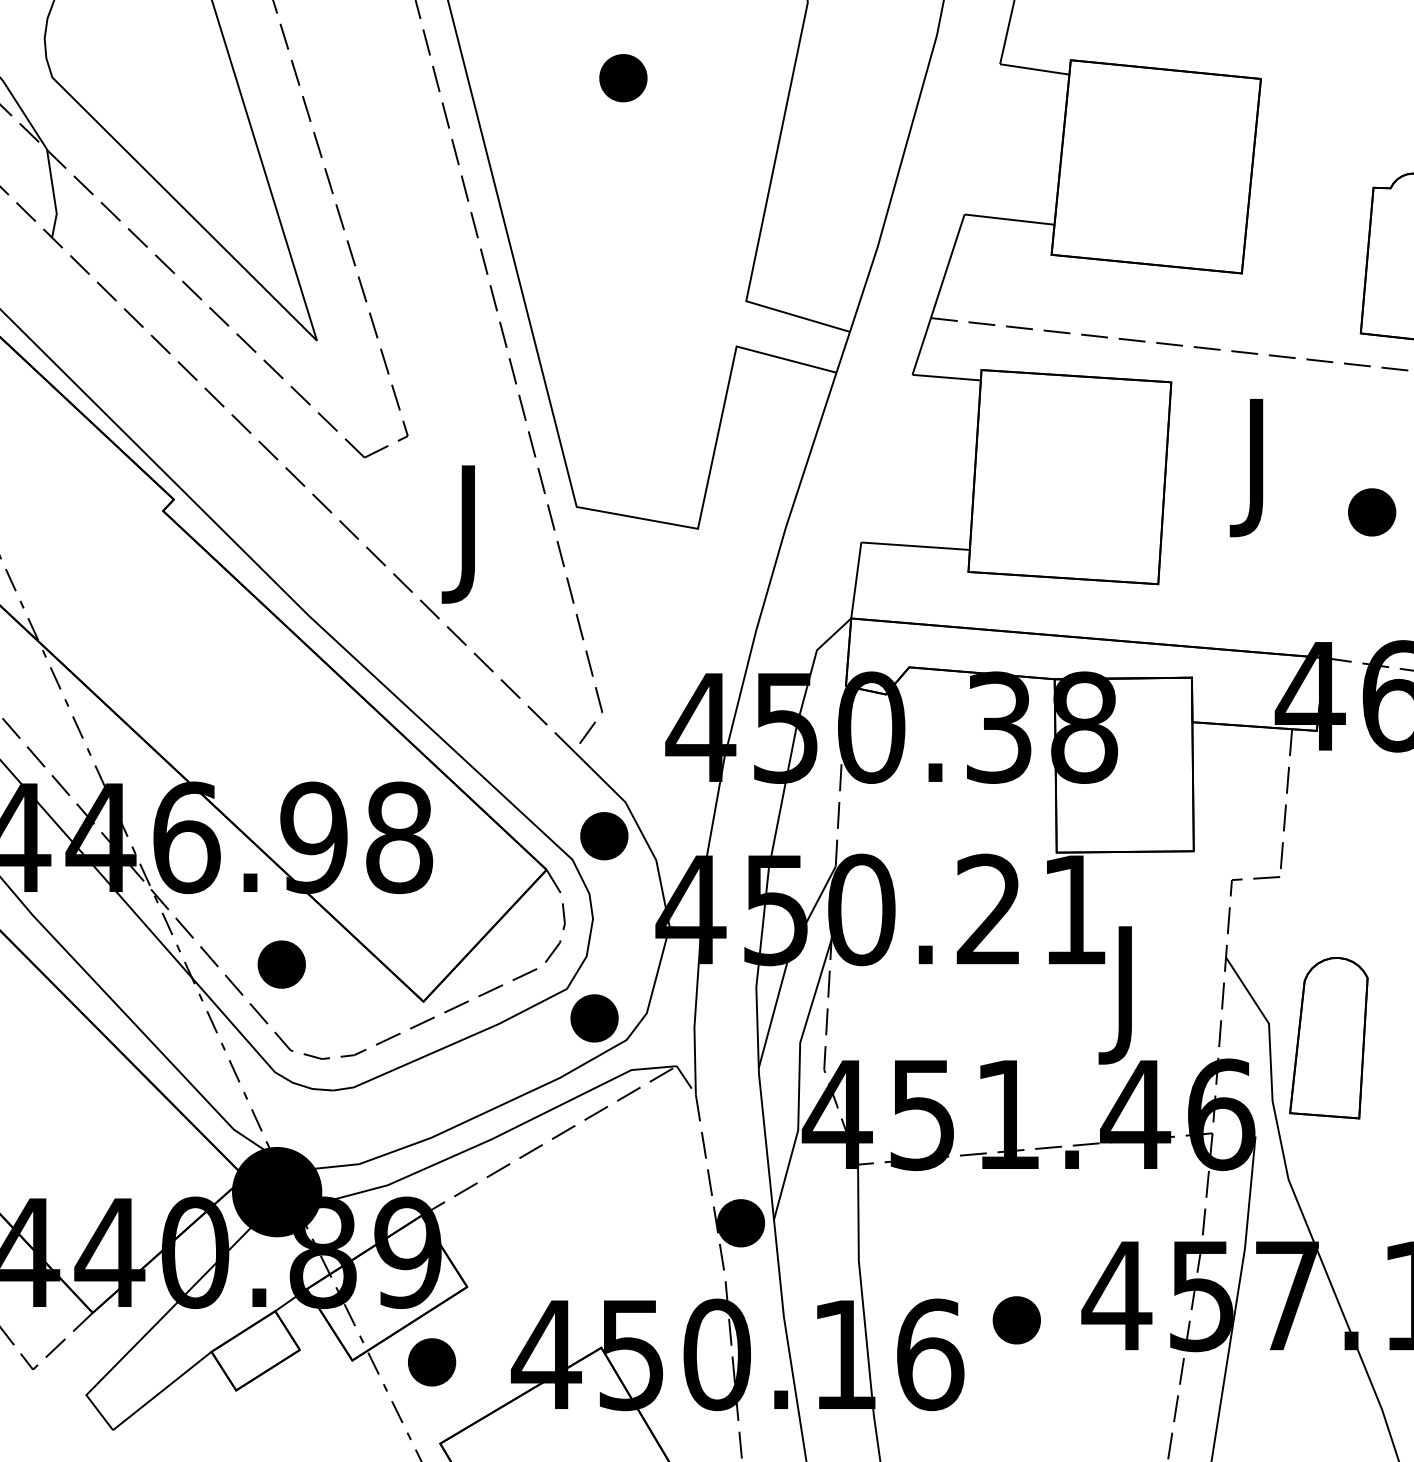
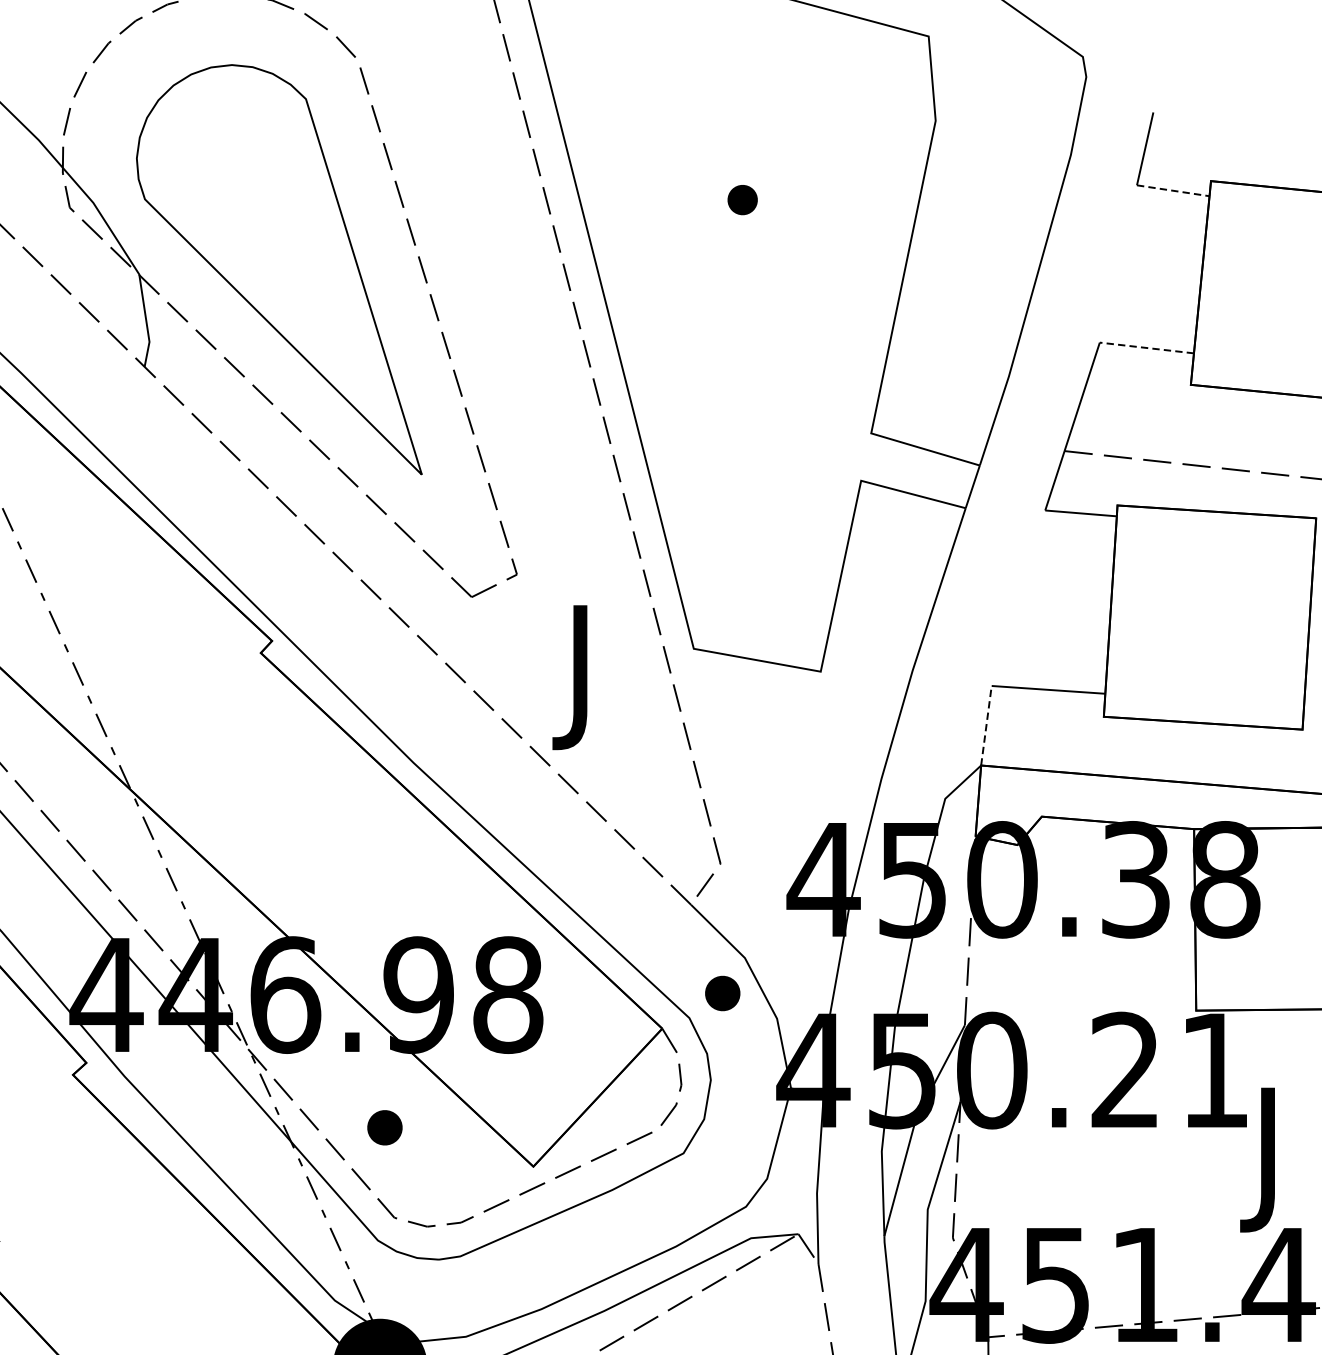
line: (1035, 69) -> (1174, 190), solid -> dashed
part: (623, 78) -> (742, 200), size x0.6
line: (1009, 219) -> (1146, 347), solid -> dashed
line: (856, 580) -> (986, 725), solid -> dashed
part: (604, 836) -> (722, 993), size x0.7
part: (281, 964) -> (384, 1127), size x0.7
part: (594, 1018) -> (712, 1184), removed

